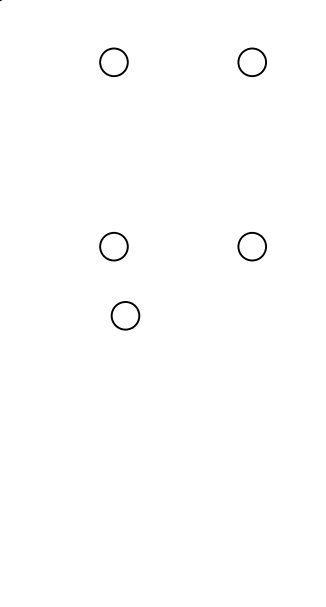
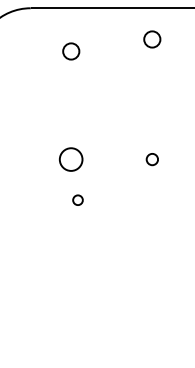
circle: (252, 62) -> (152, 39), moved
circle: (114, 246) -> (71, 159), size x1.4
circle: (252, 246) -> (152, 159), size x0.7
circle: (124, 316) -> (77, 200), size x0.6

